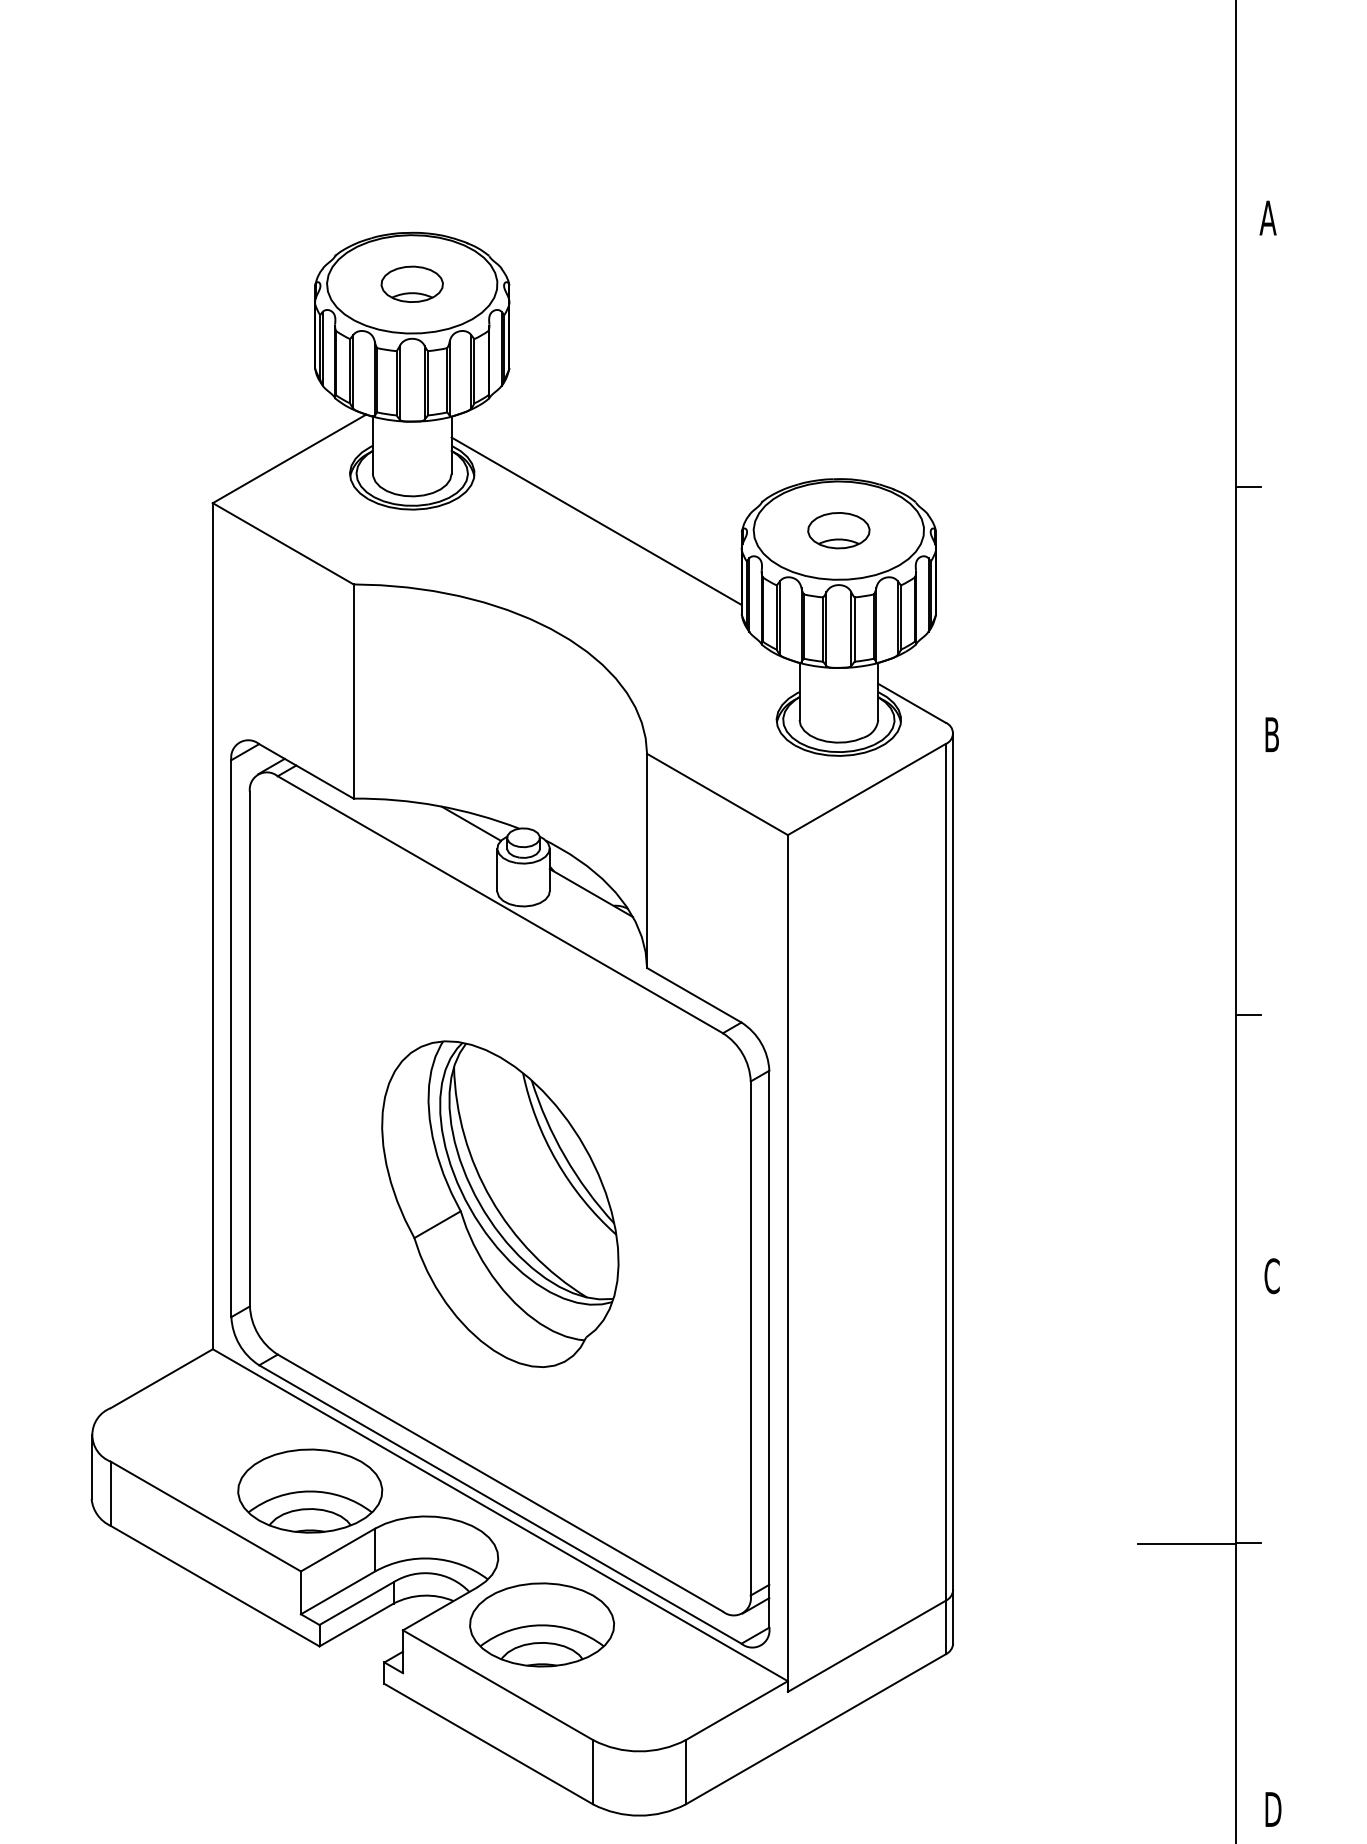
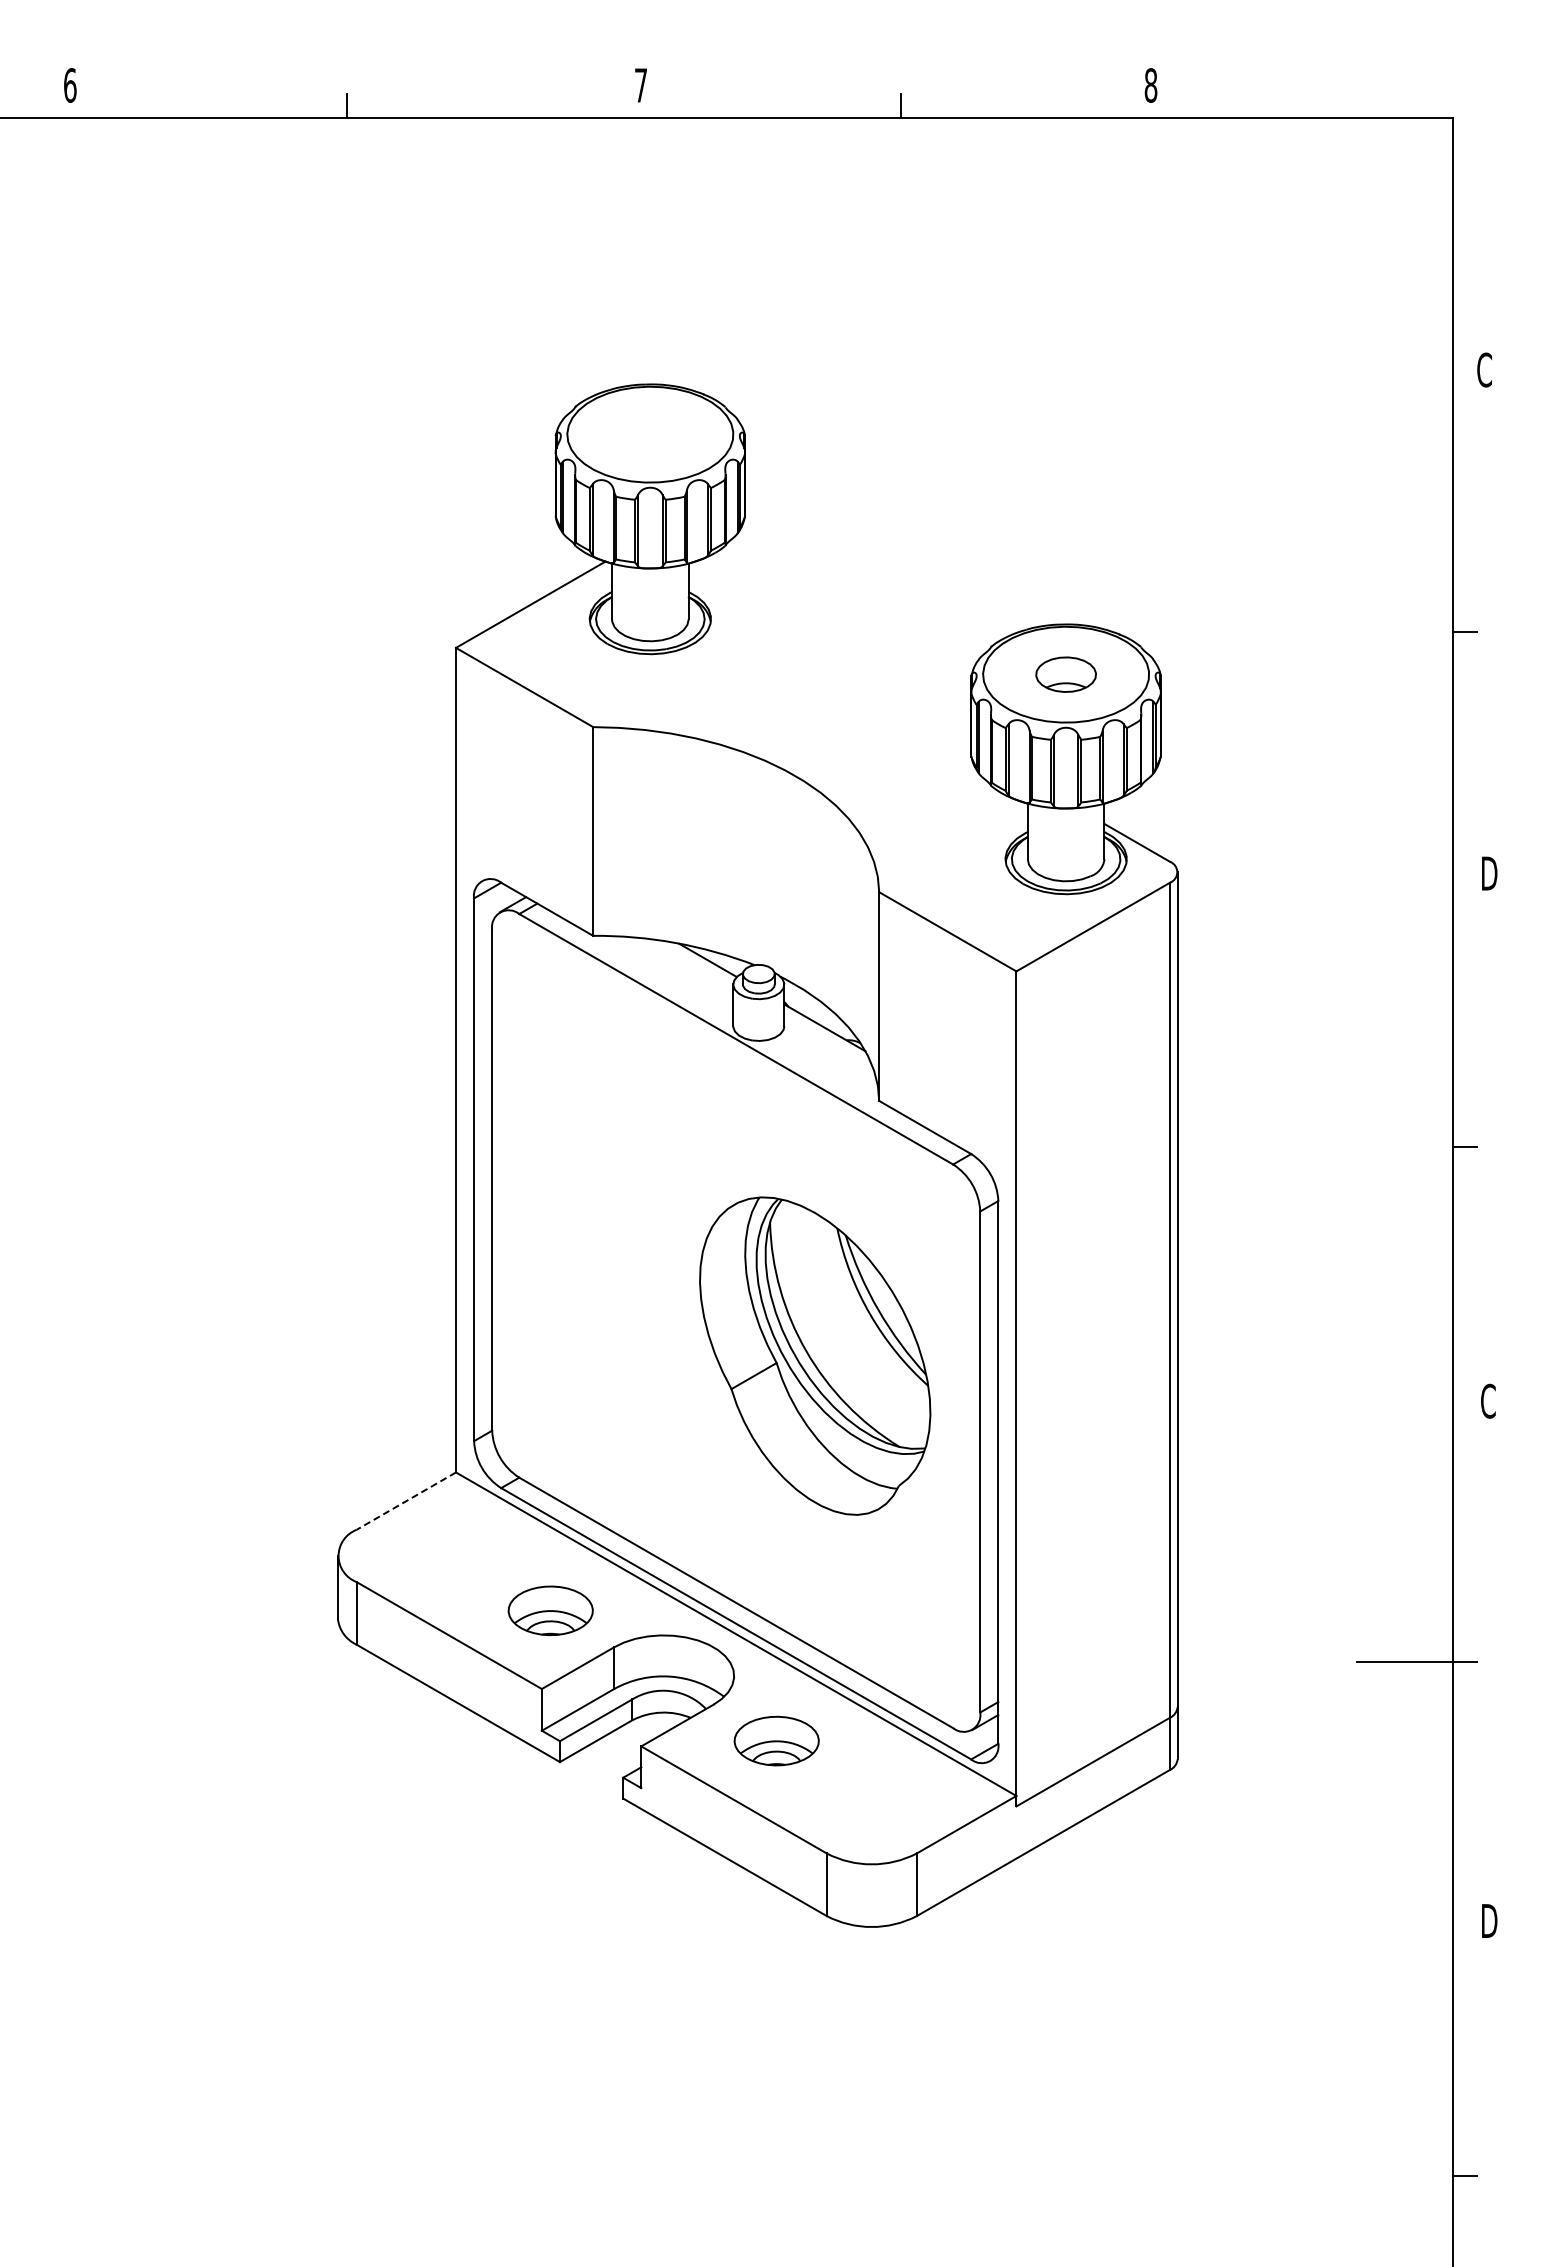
text: (1268, 217) -> (1484, 369), A -> C
part: (412, 284) -> (650, 434), removed
line: (596, 521) -> (829, 665), removed
text: (1274, 734) -> (1490, 873), B -> D
part: (500, 1203) -> (815, 1355), moved
line: (161, 1379) -> (405, 1501), solid -> dashed
part: (309, 1490) -> (550, 1610), size x0.6
part: (541, 1624) -> (776, 1740), size x0.6

